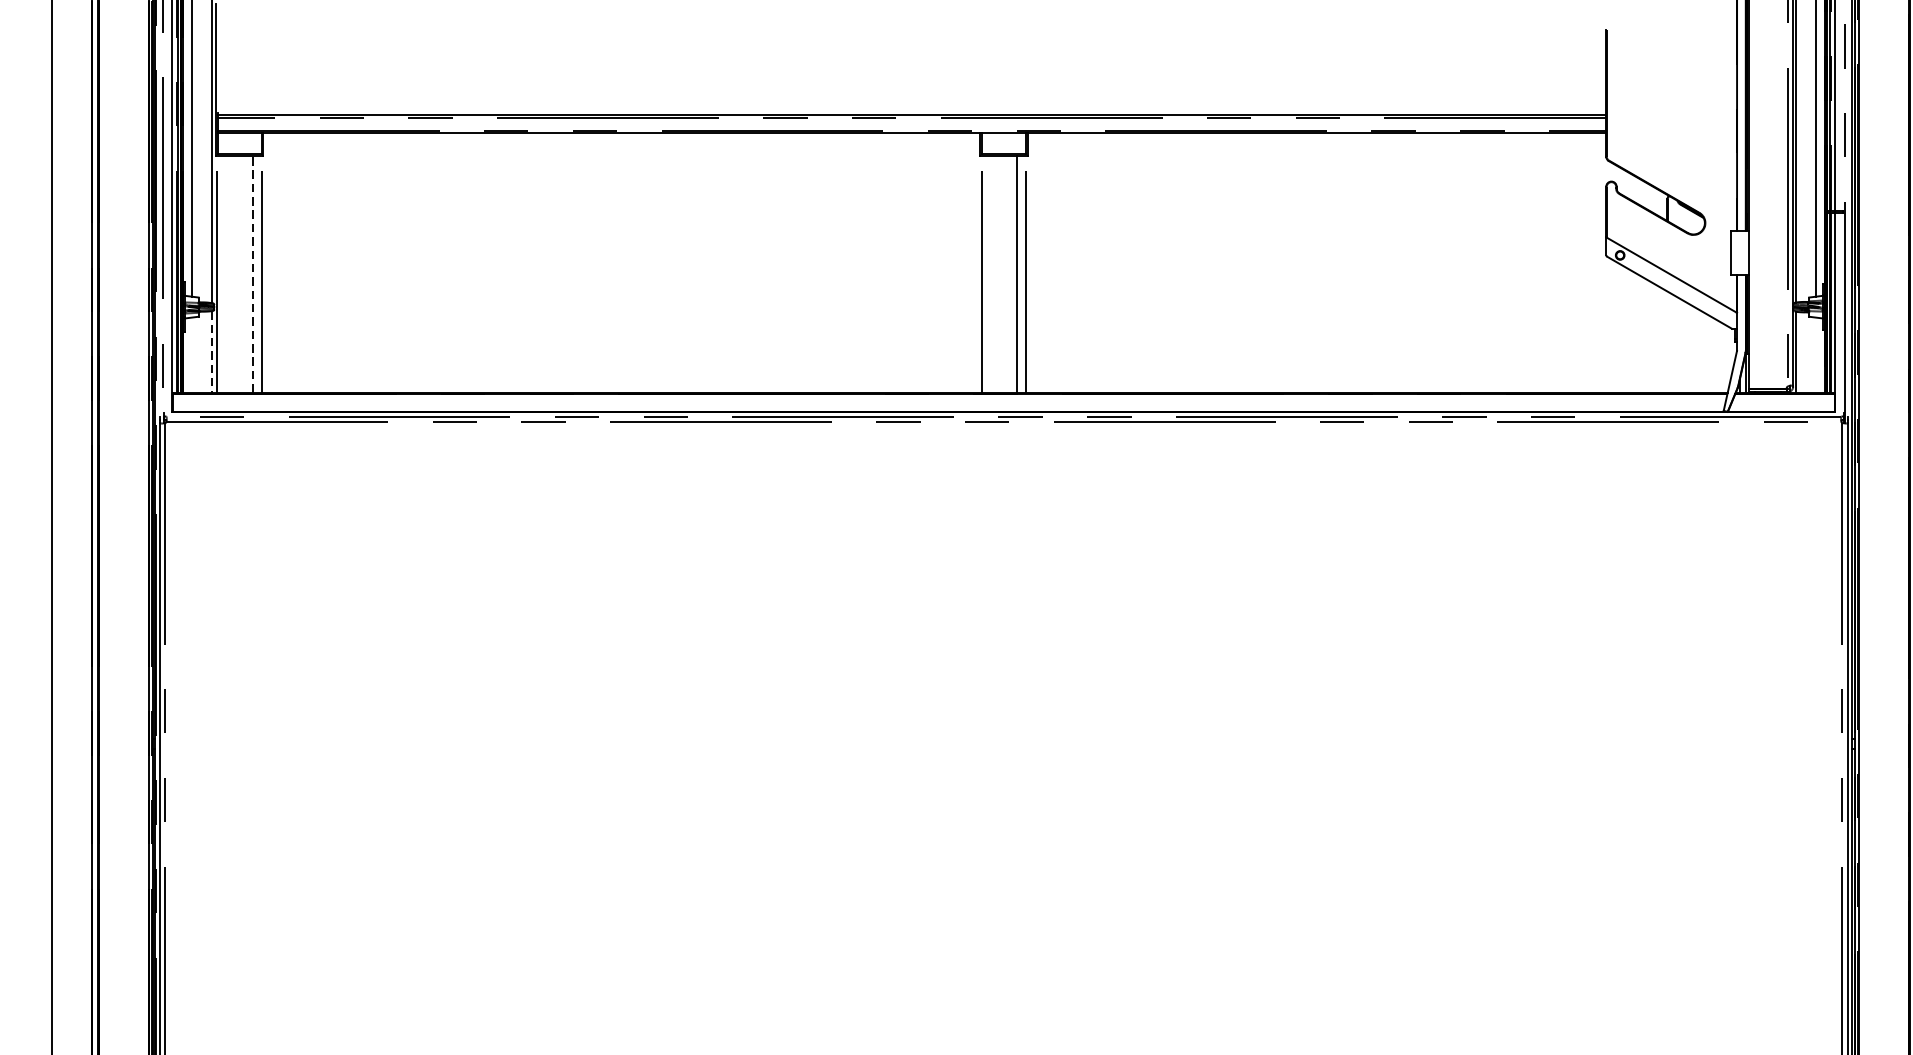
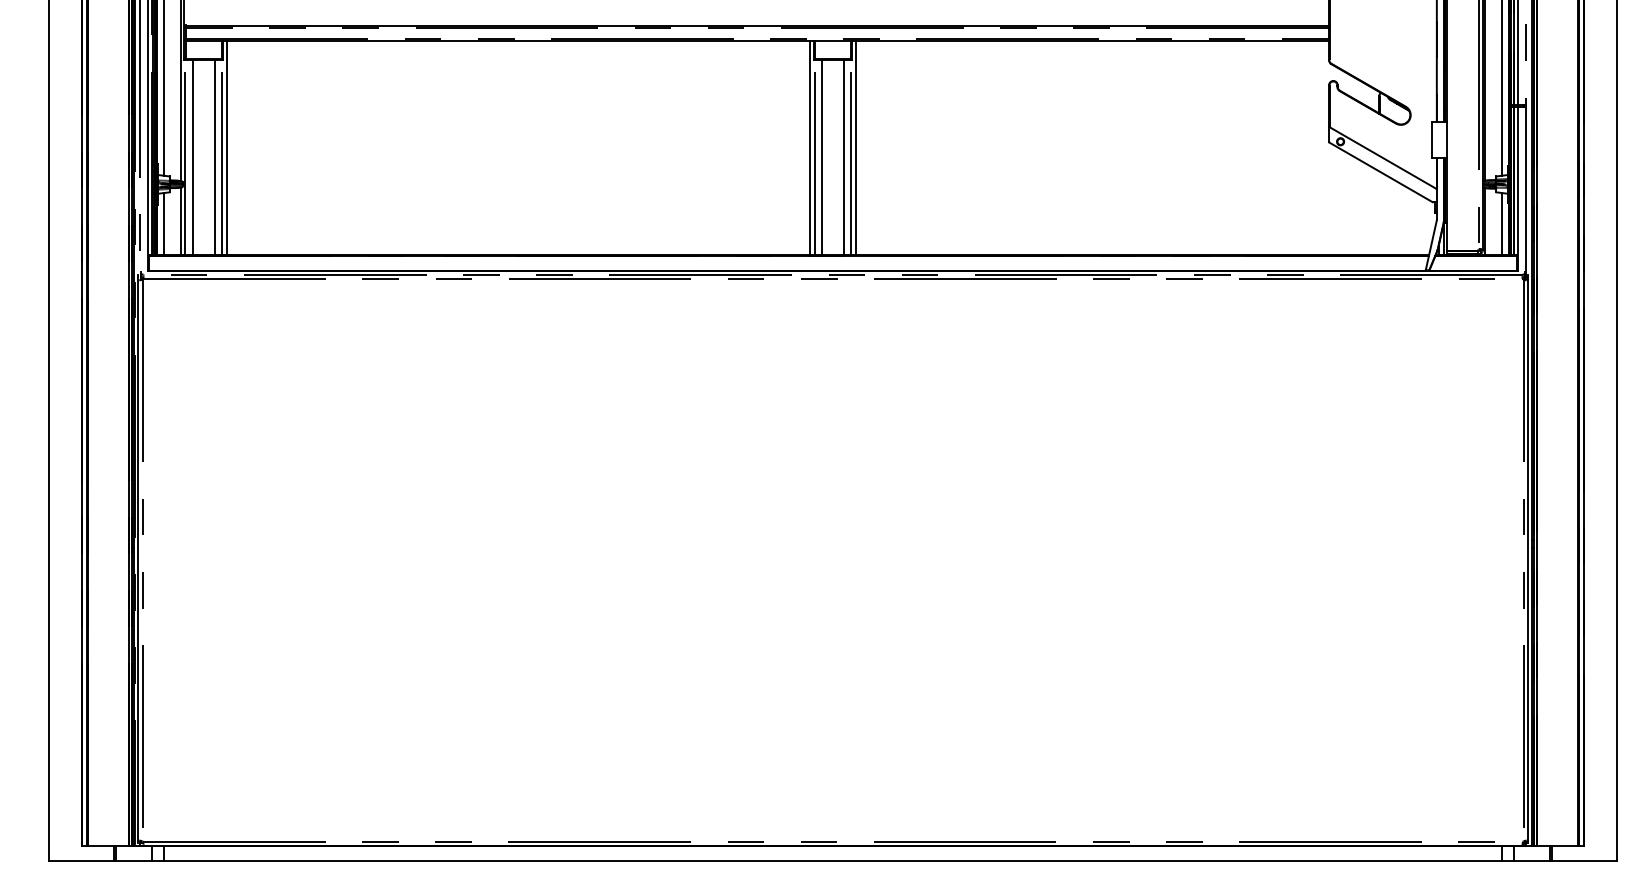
line: (267, 262) -> (226, 147), added
line: (976, 262) -> (810, 147), added
line: (1032, 262) -> (856, 147), added
line: (226, 273) -> (192, 156), added
line: (252, 273) -> (214, 156), dashed -> solid
line: (991, 273) -> (822, 156), added
line: (211, 352) -> (180, 221), dashed -> solid
line: (192, 354) -> (164, 223), added
line: (1816, 354) -> (1502, 223), added

